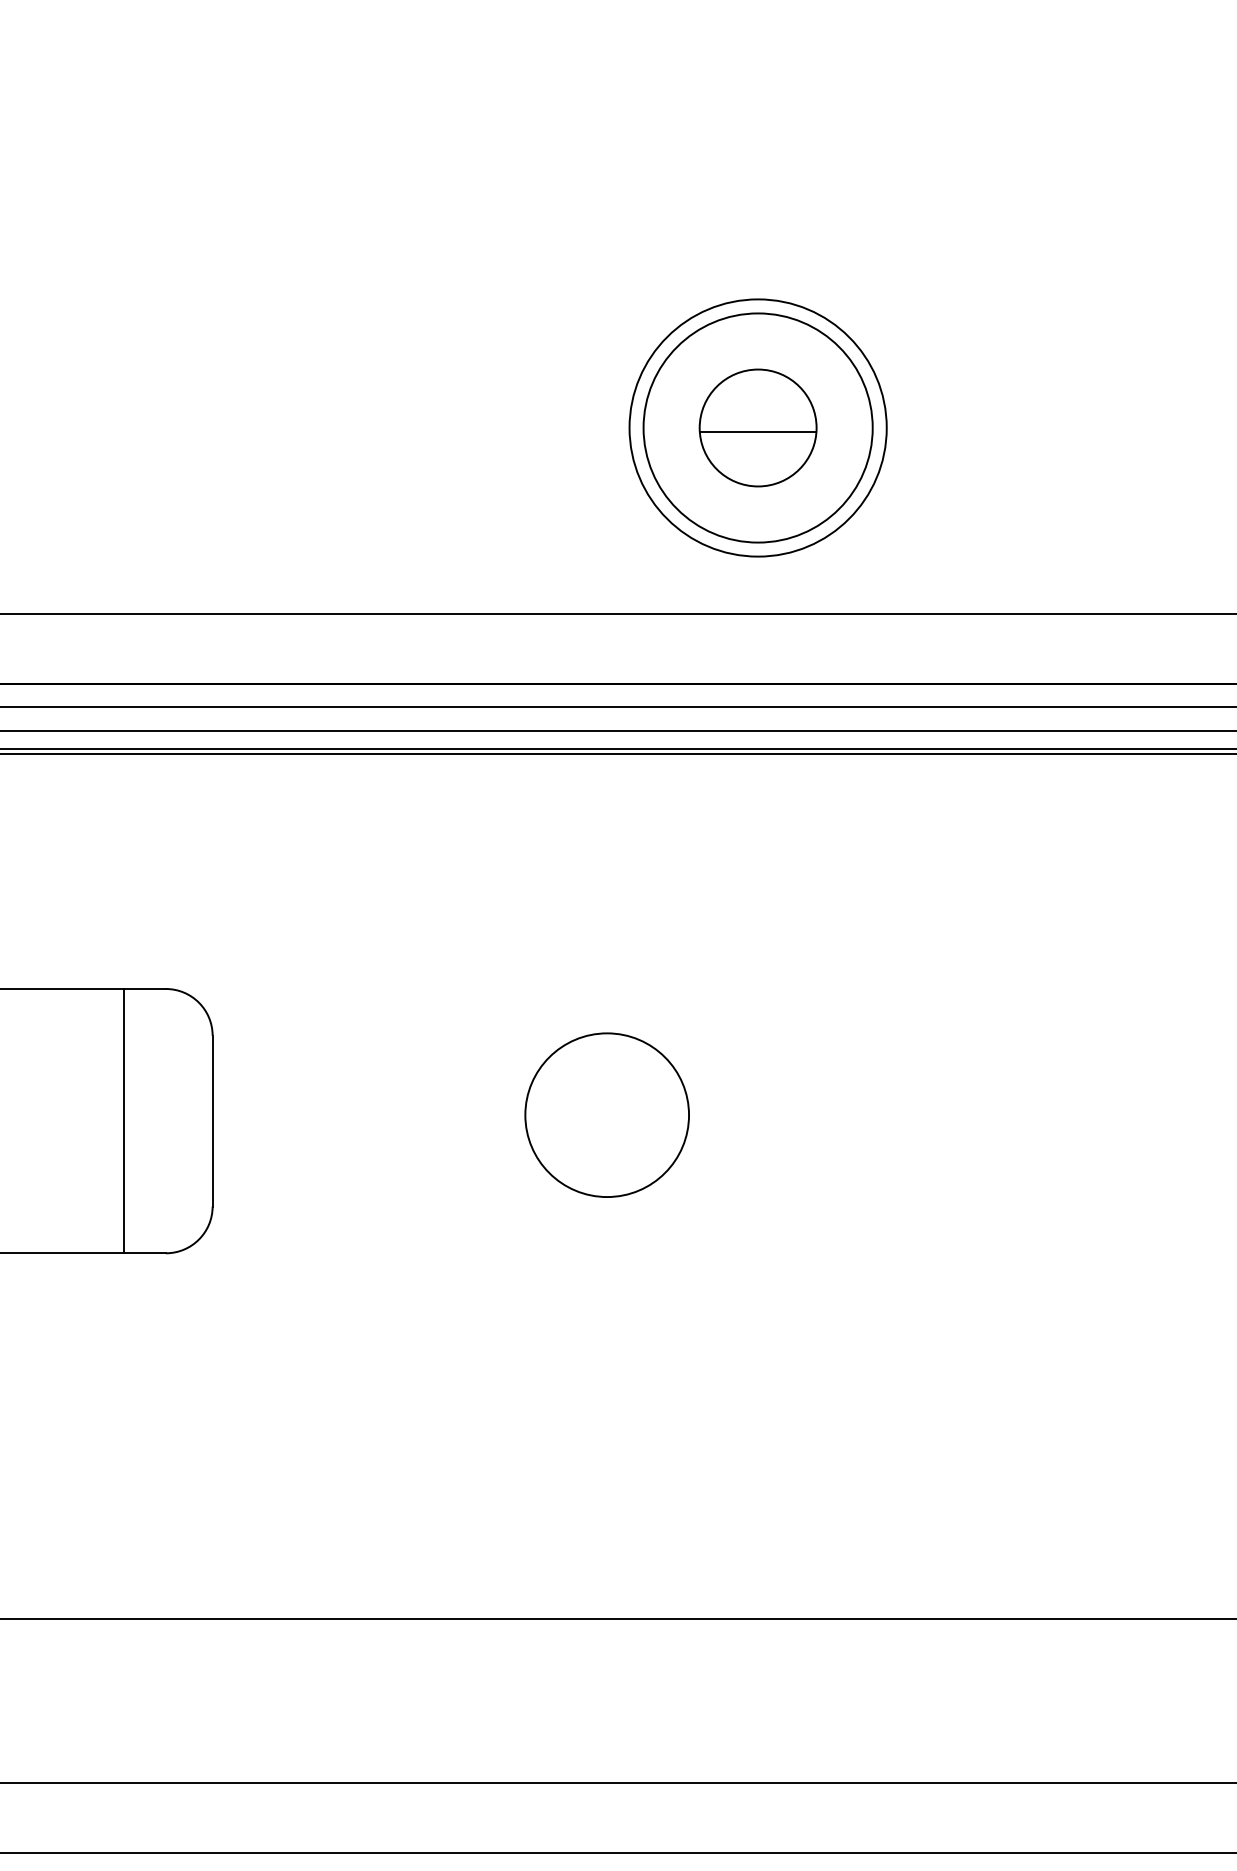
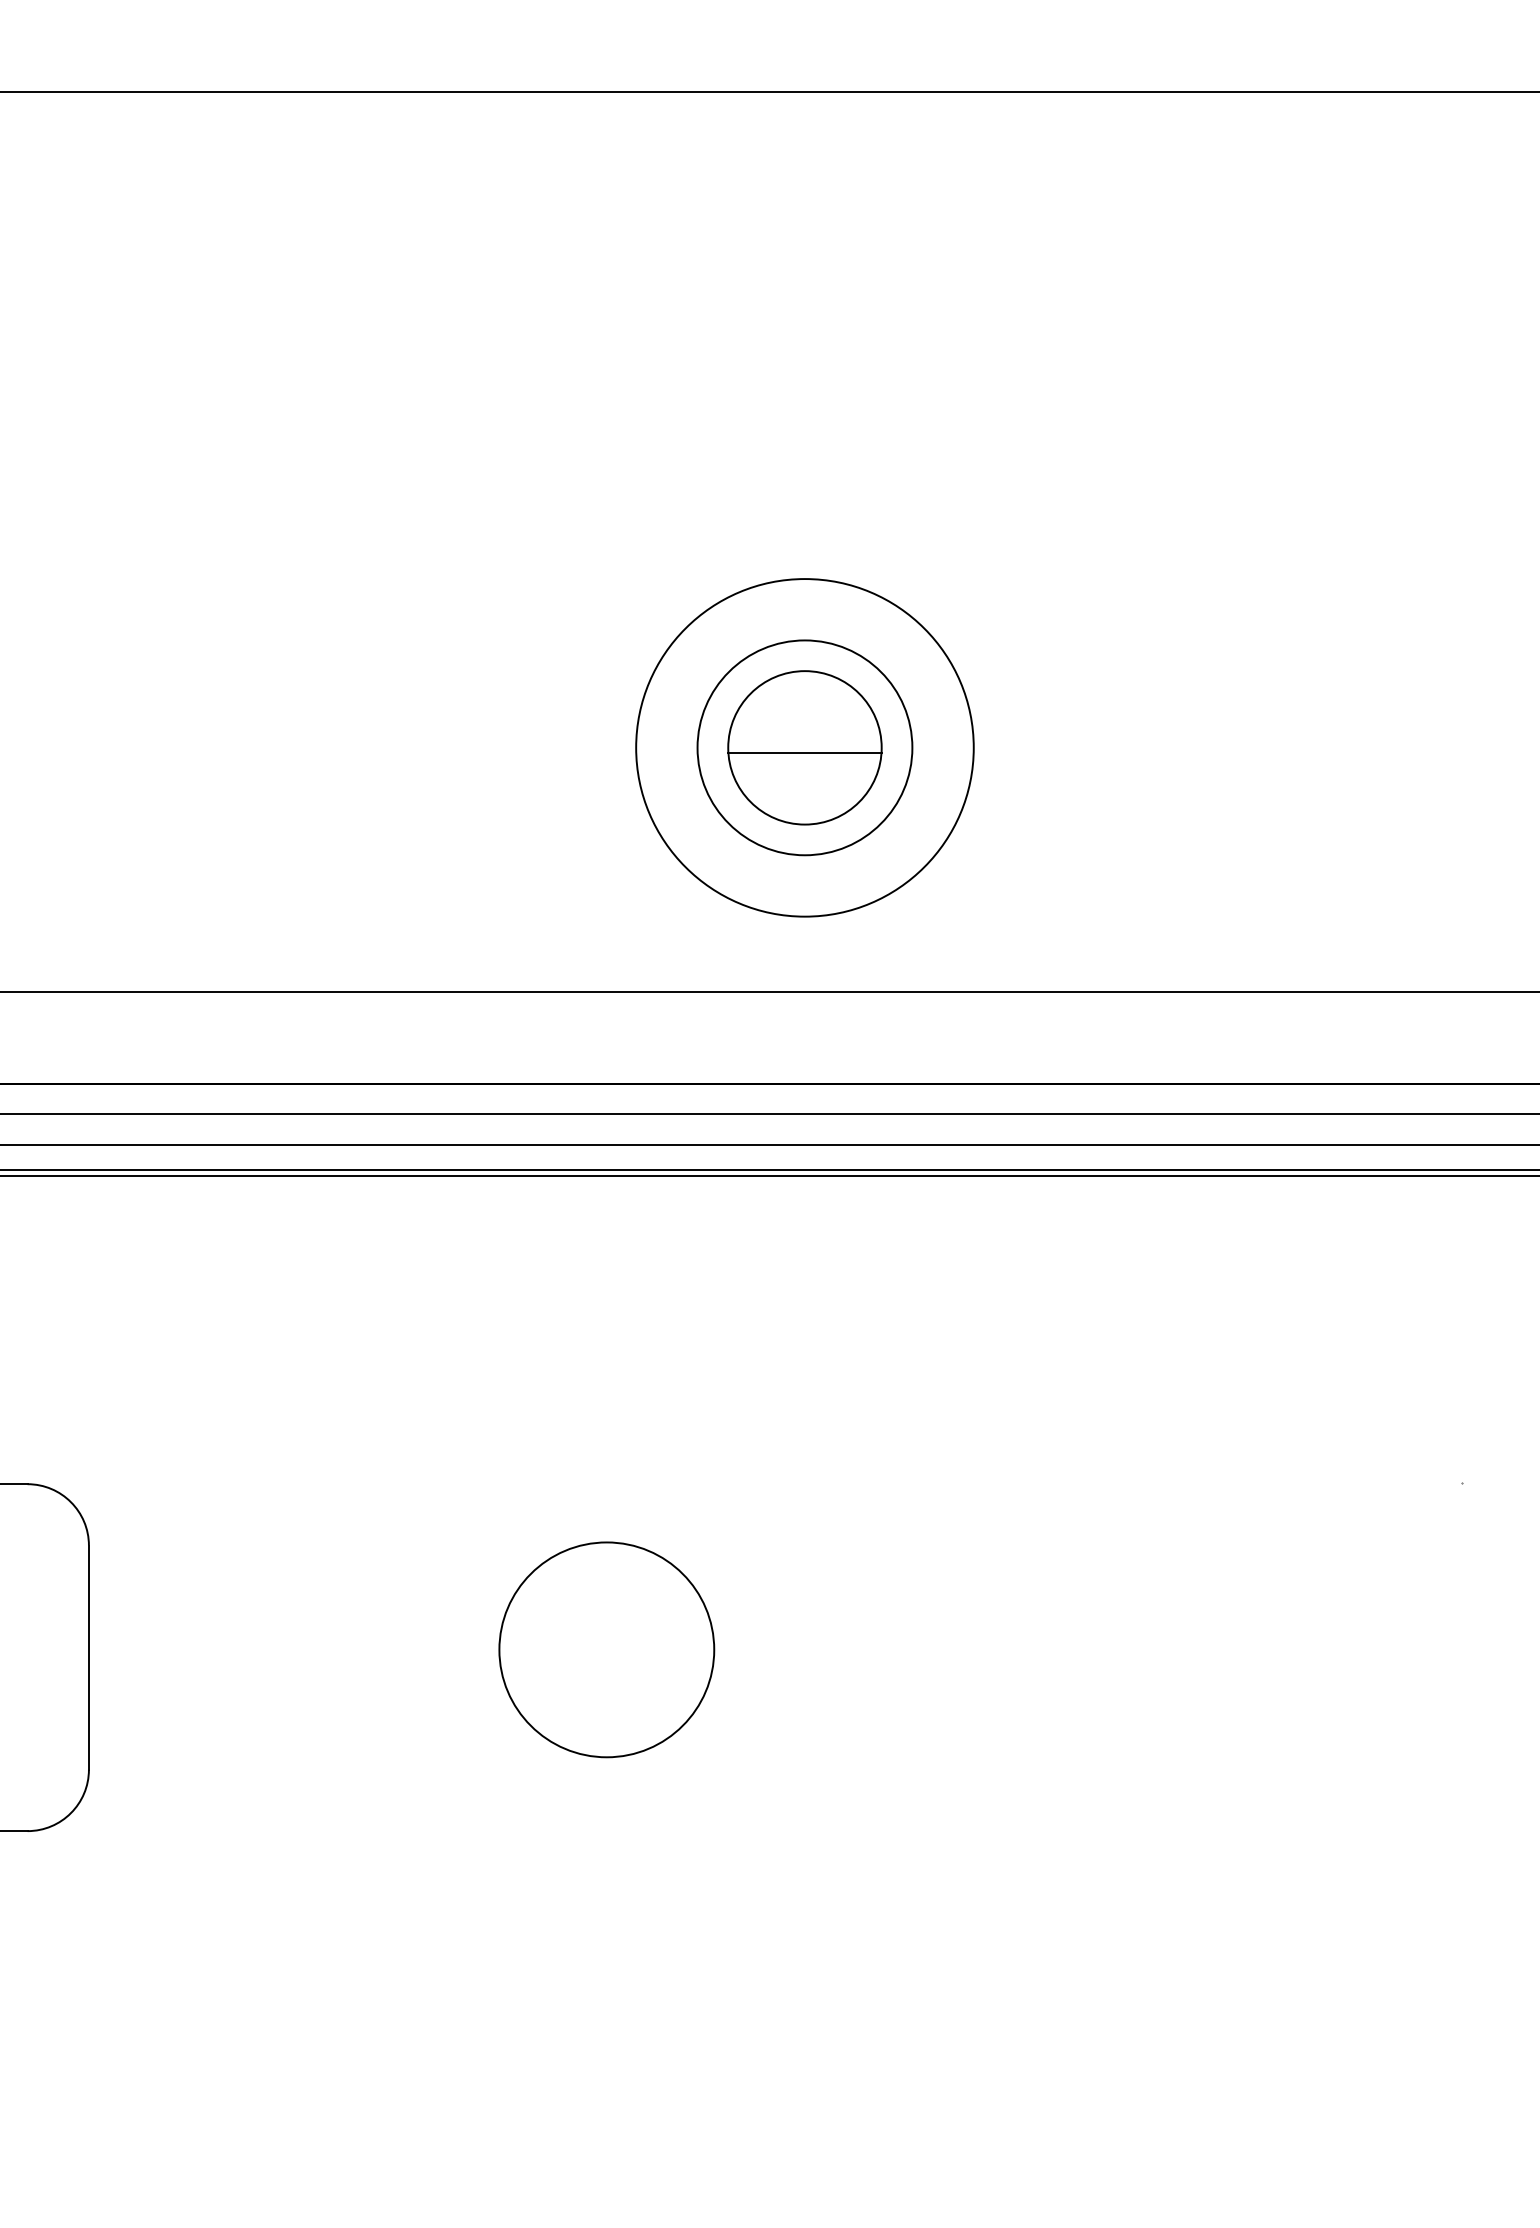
circle: (757, 427) -> (804, 747), size x0.71

